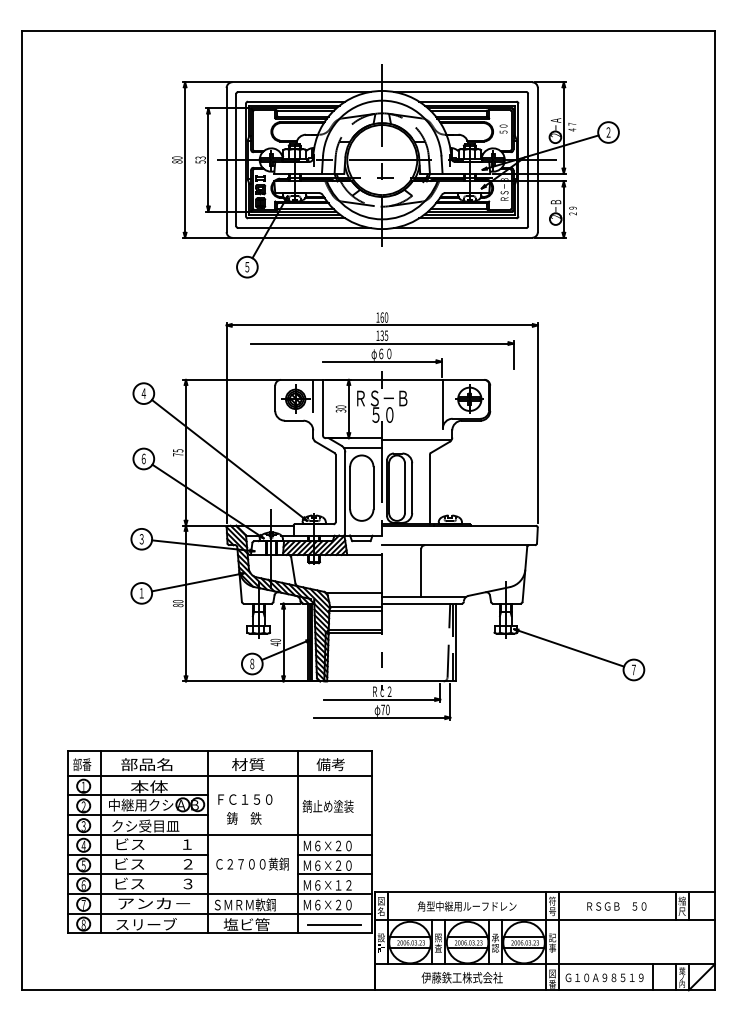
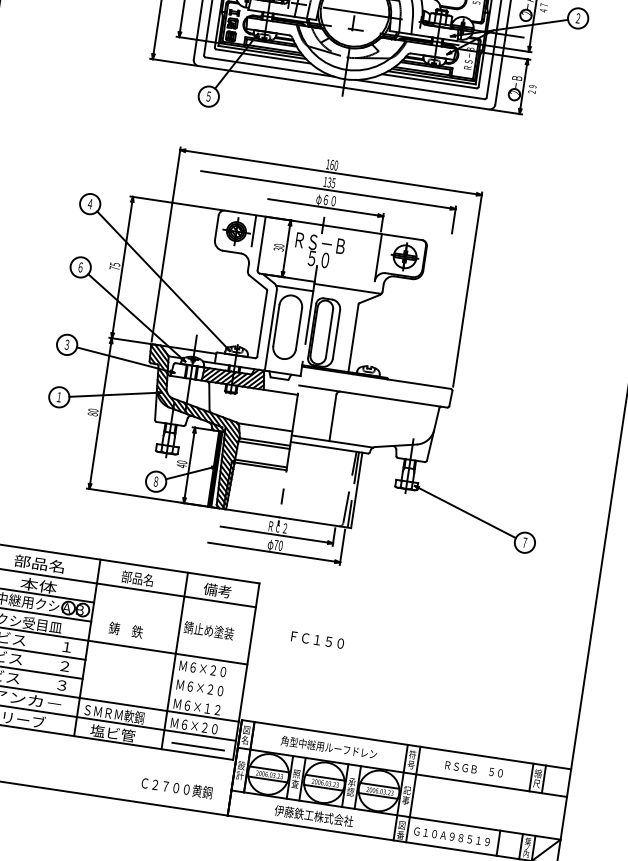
text: (248, 764) -> (137, 578), 材質 -> 部品名
text: (245, 799) -> (317, 640), moved
line: (335, 854) -> (209, 678), removed
text: (252, 863) -> (177, 787), moved
line: (335, 874) -> (206, 697), removed

